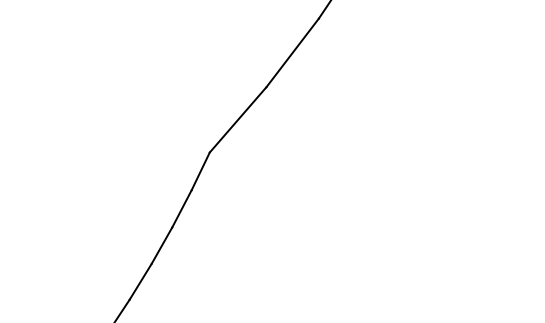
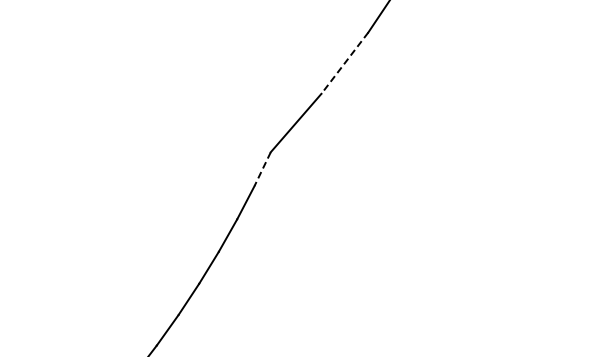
line: (292, 53) -> (344, 63), solid -> dashed
line: (200, 171) -> (262, 169), solid -> dashed

